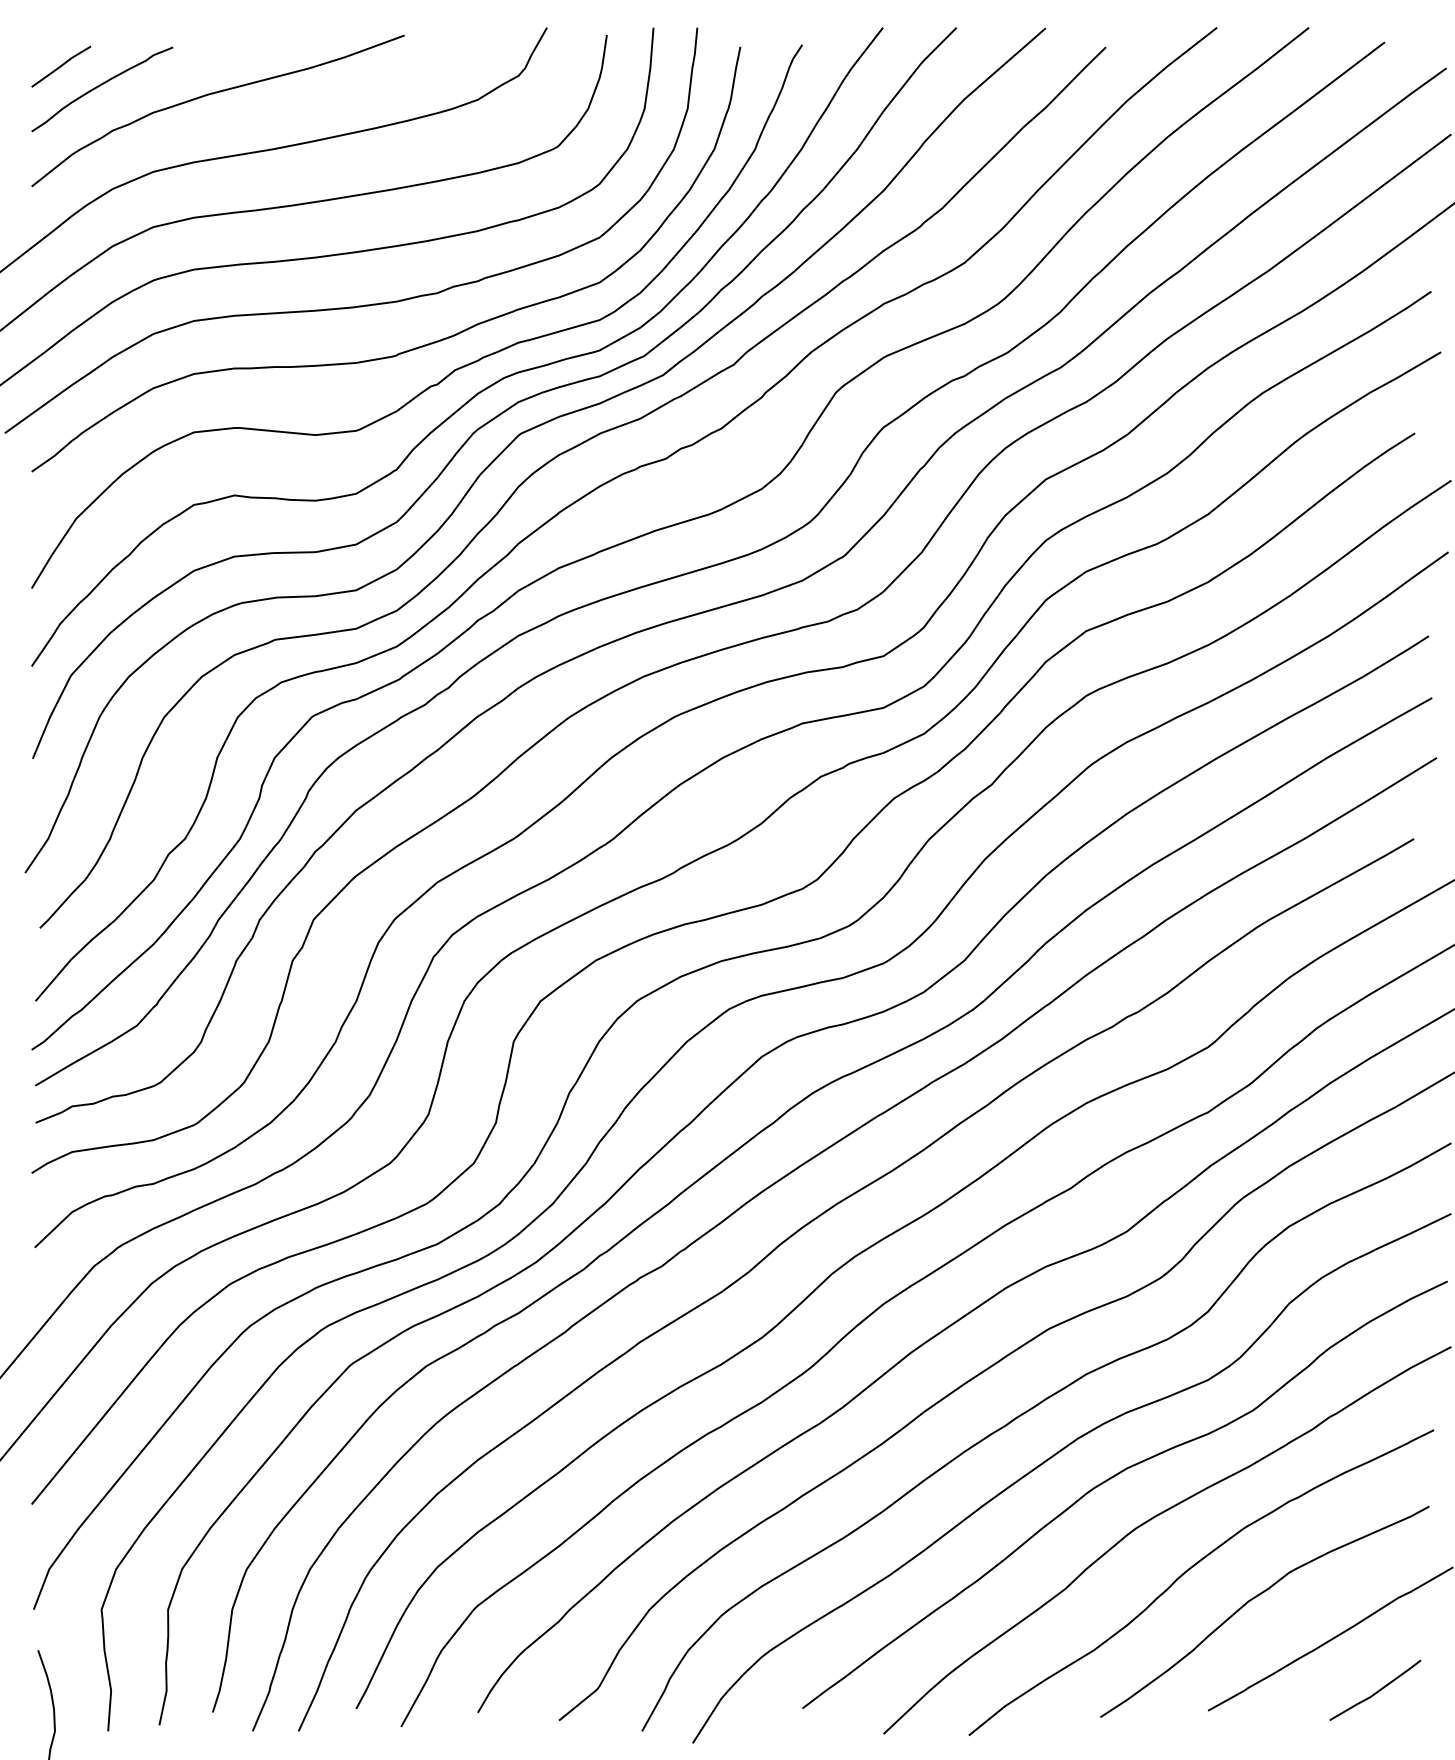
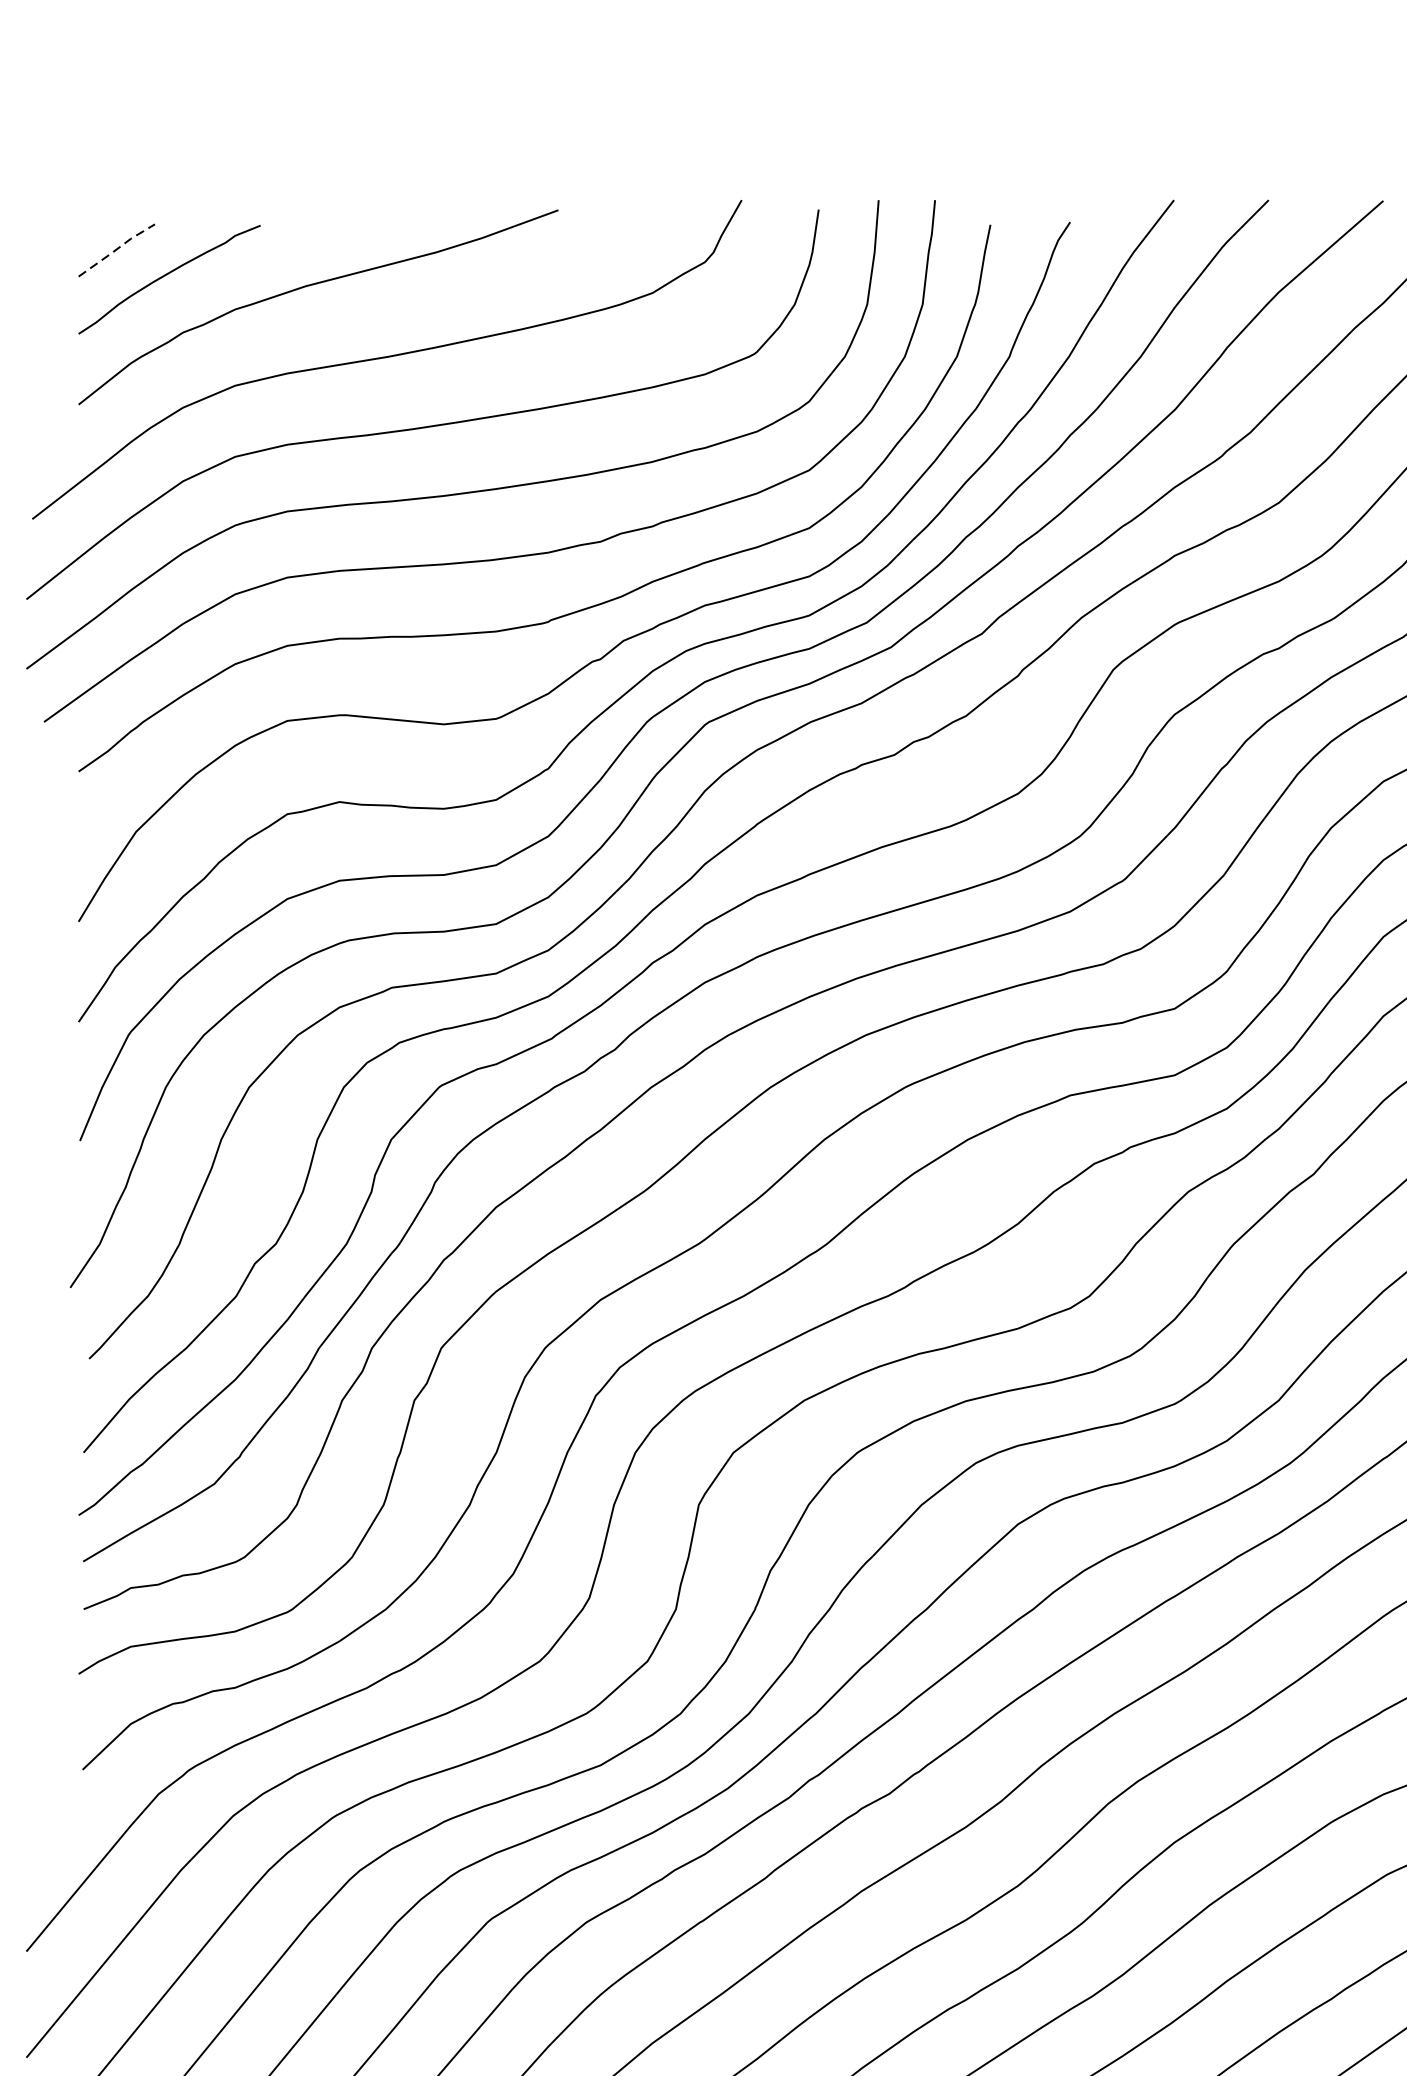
line: (61, 65) -> (117, 248), solid -> dashed

